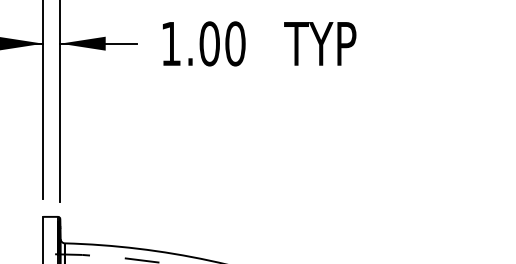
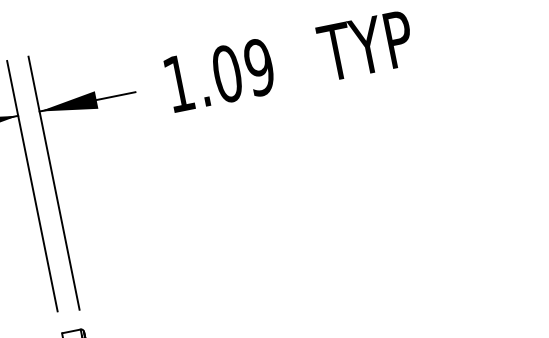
text: (235, 43) -> (259, 66), 1.00 -> 1.09

